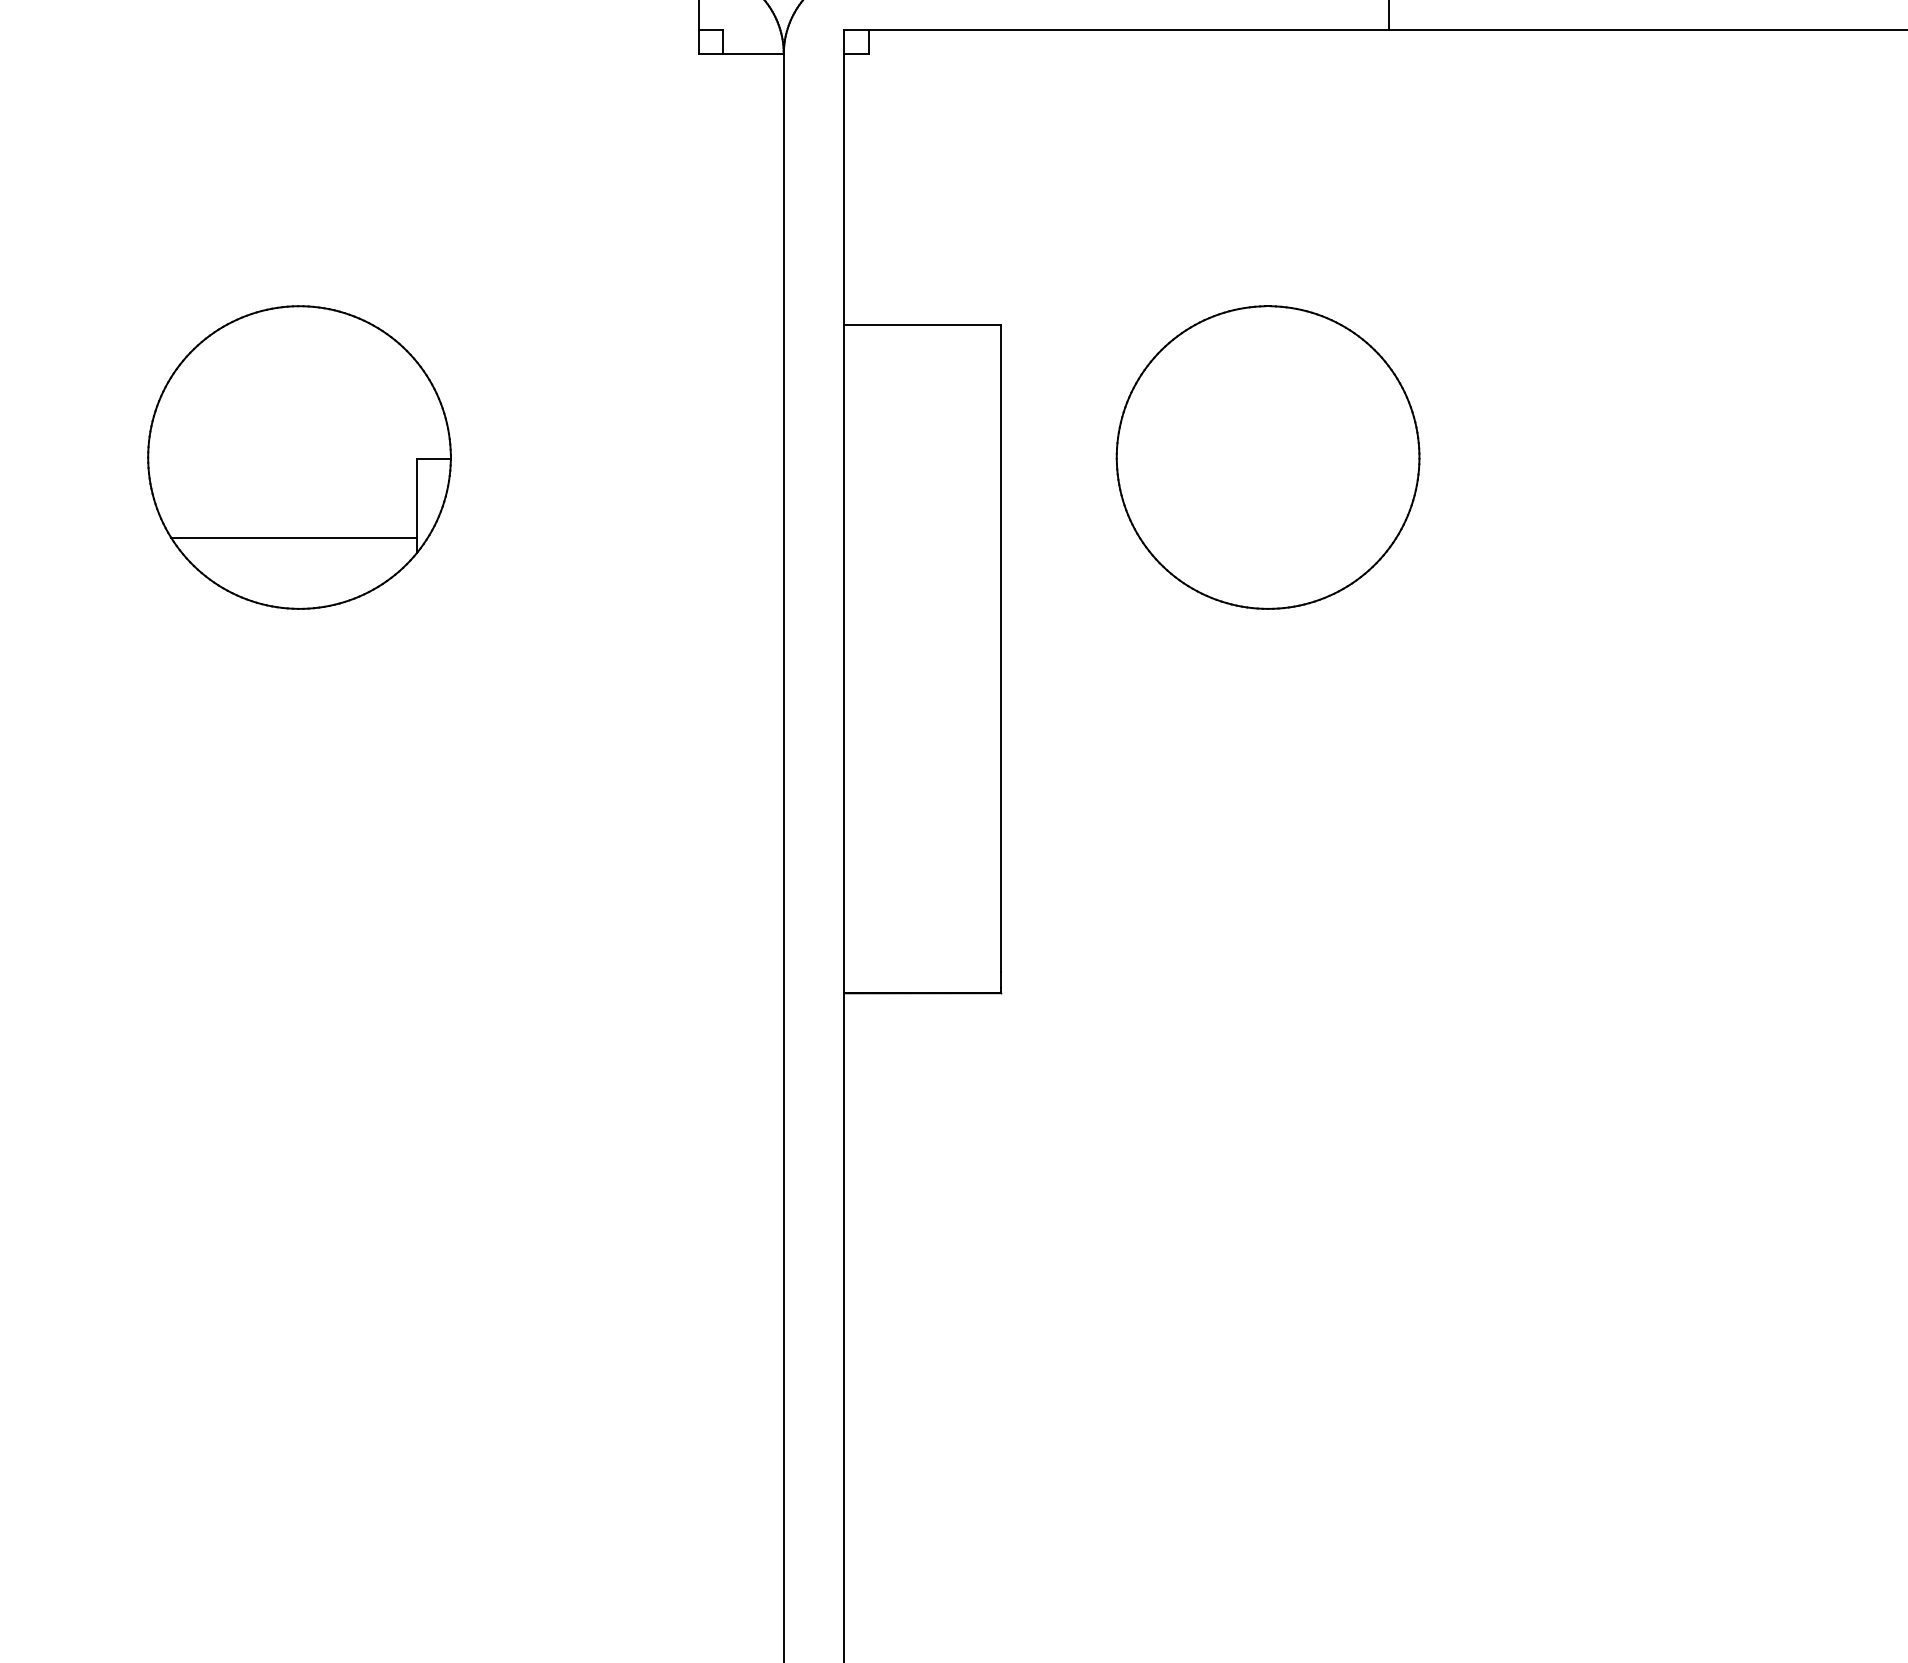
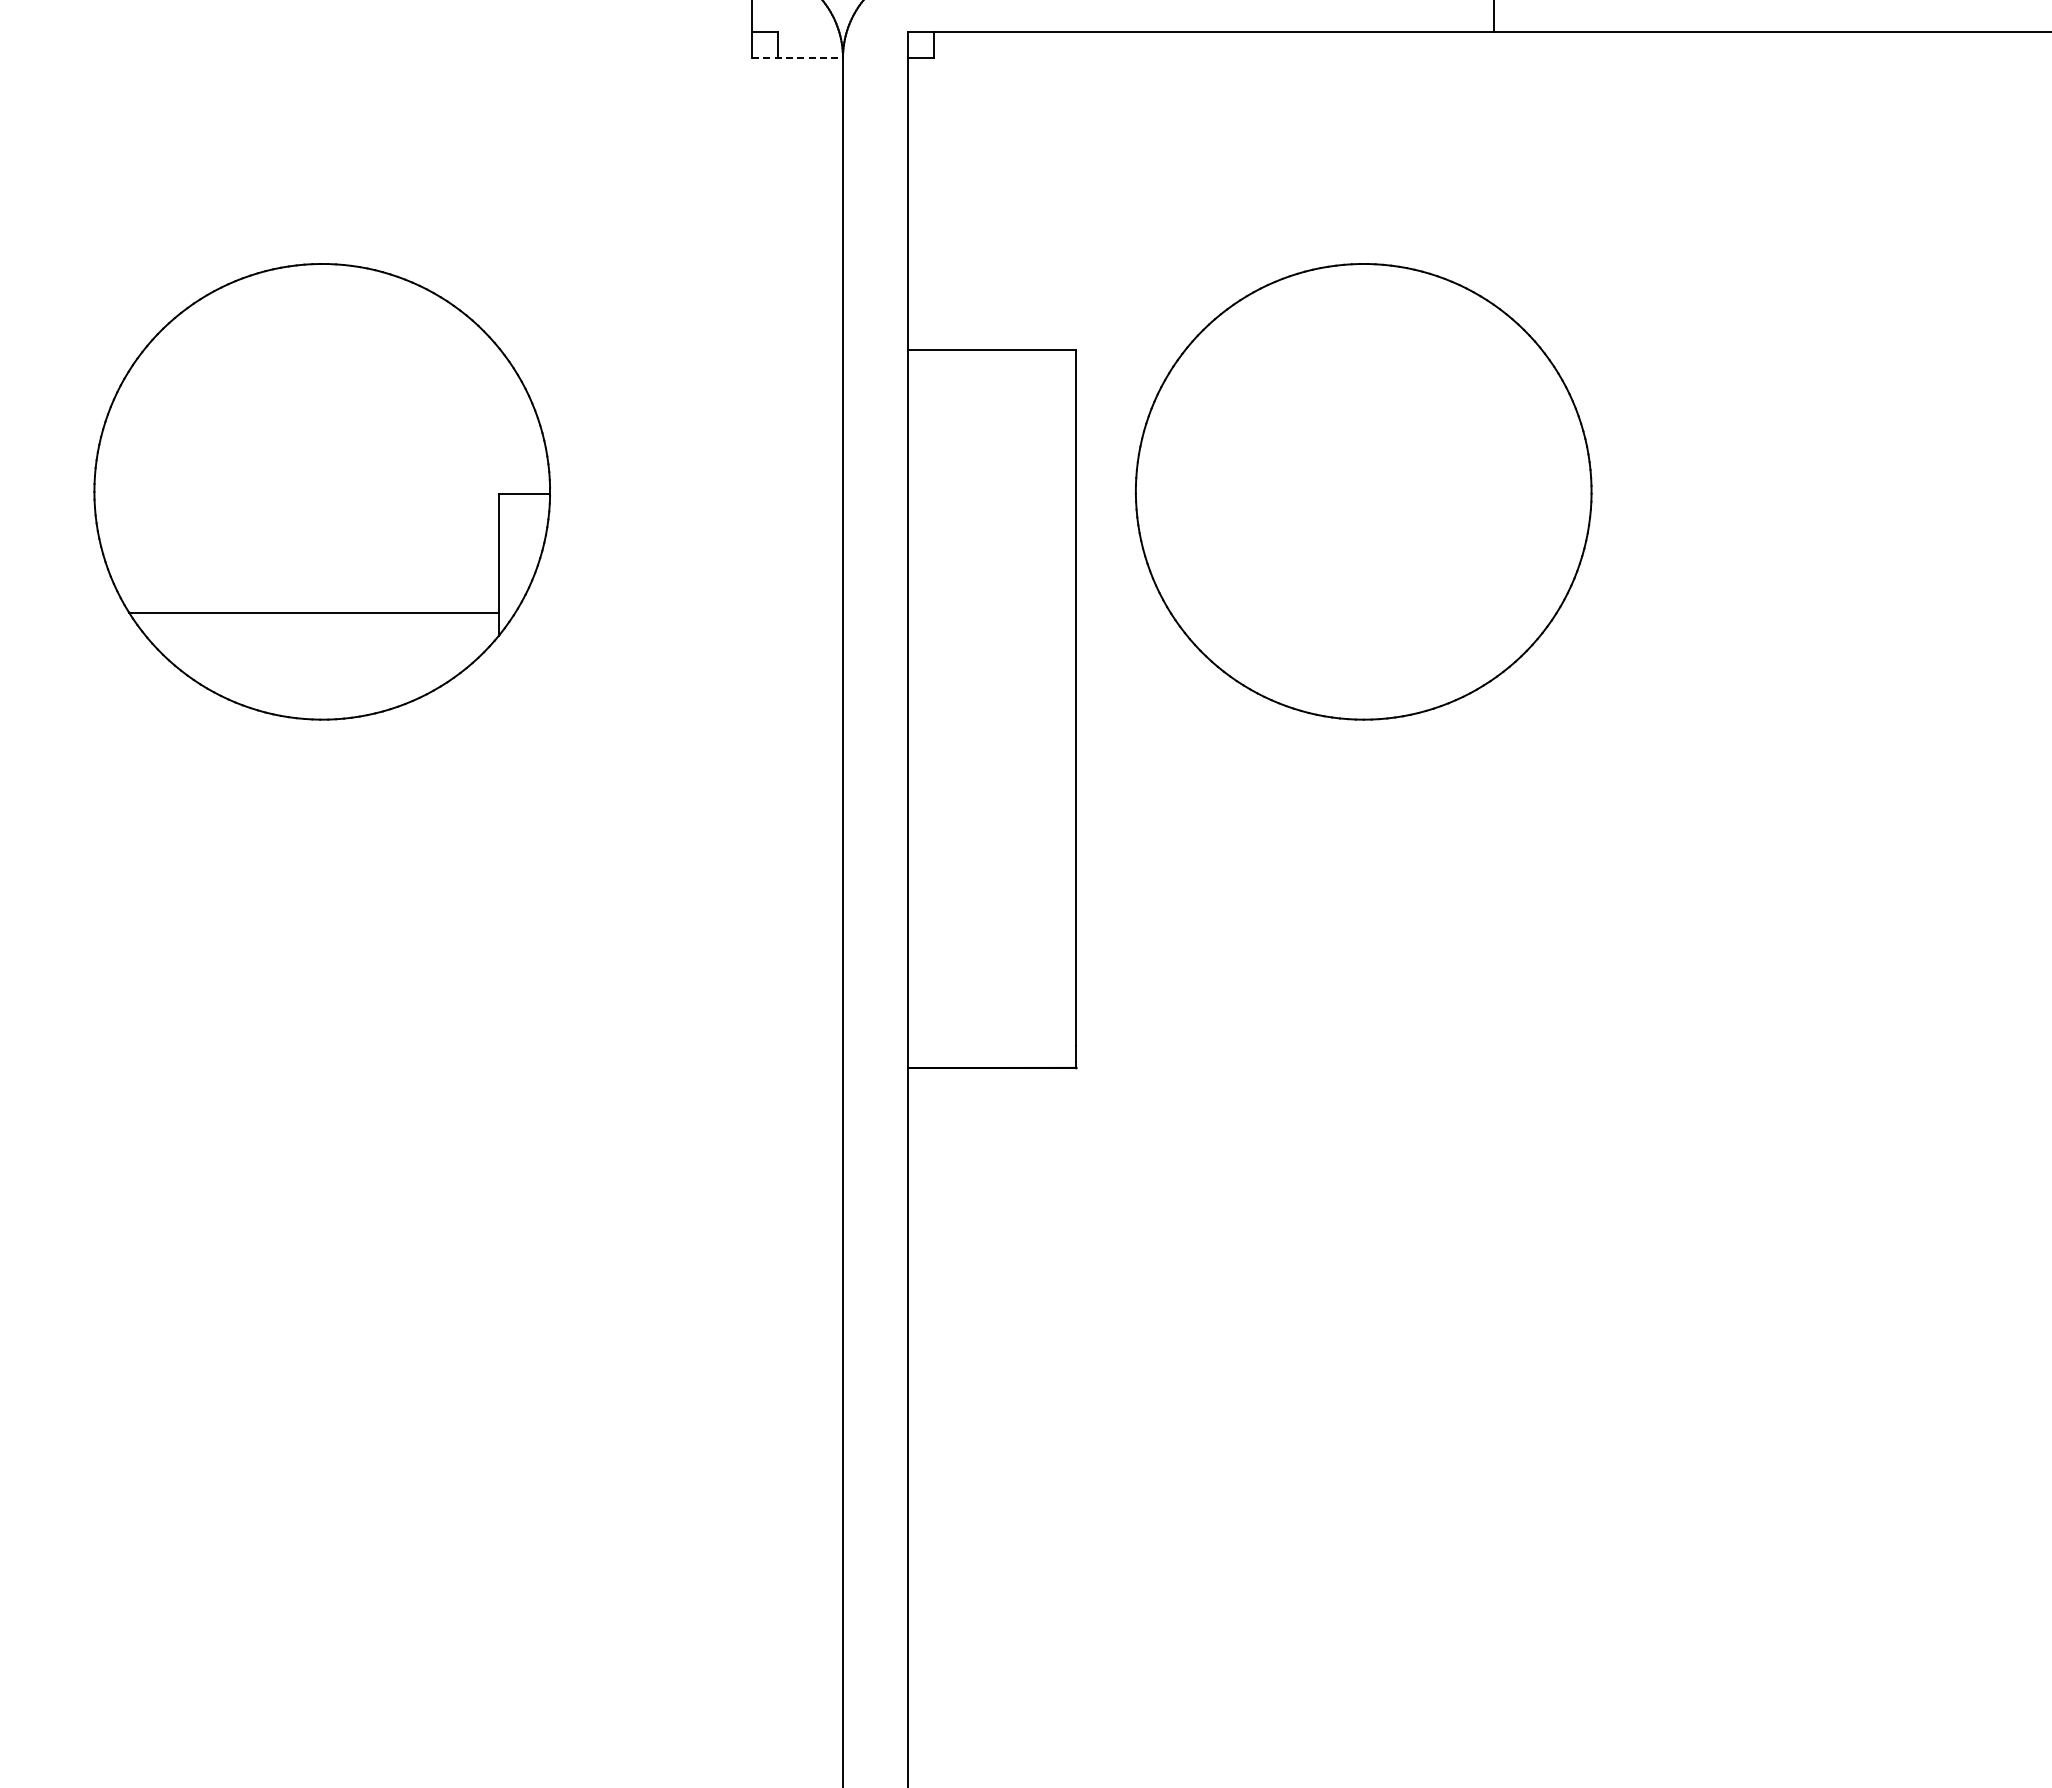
line: (741, 53) -> (797, 57), solid -> dashed
part: (298, 457) -> (321, 491), size x1.4
part: (1267, 457) -> (1363, 491), size x1.4

